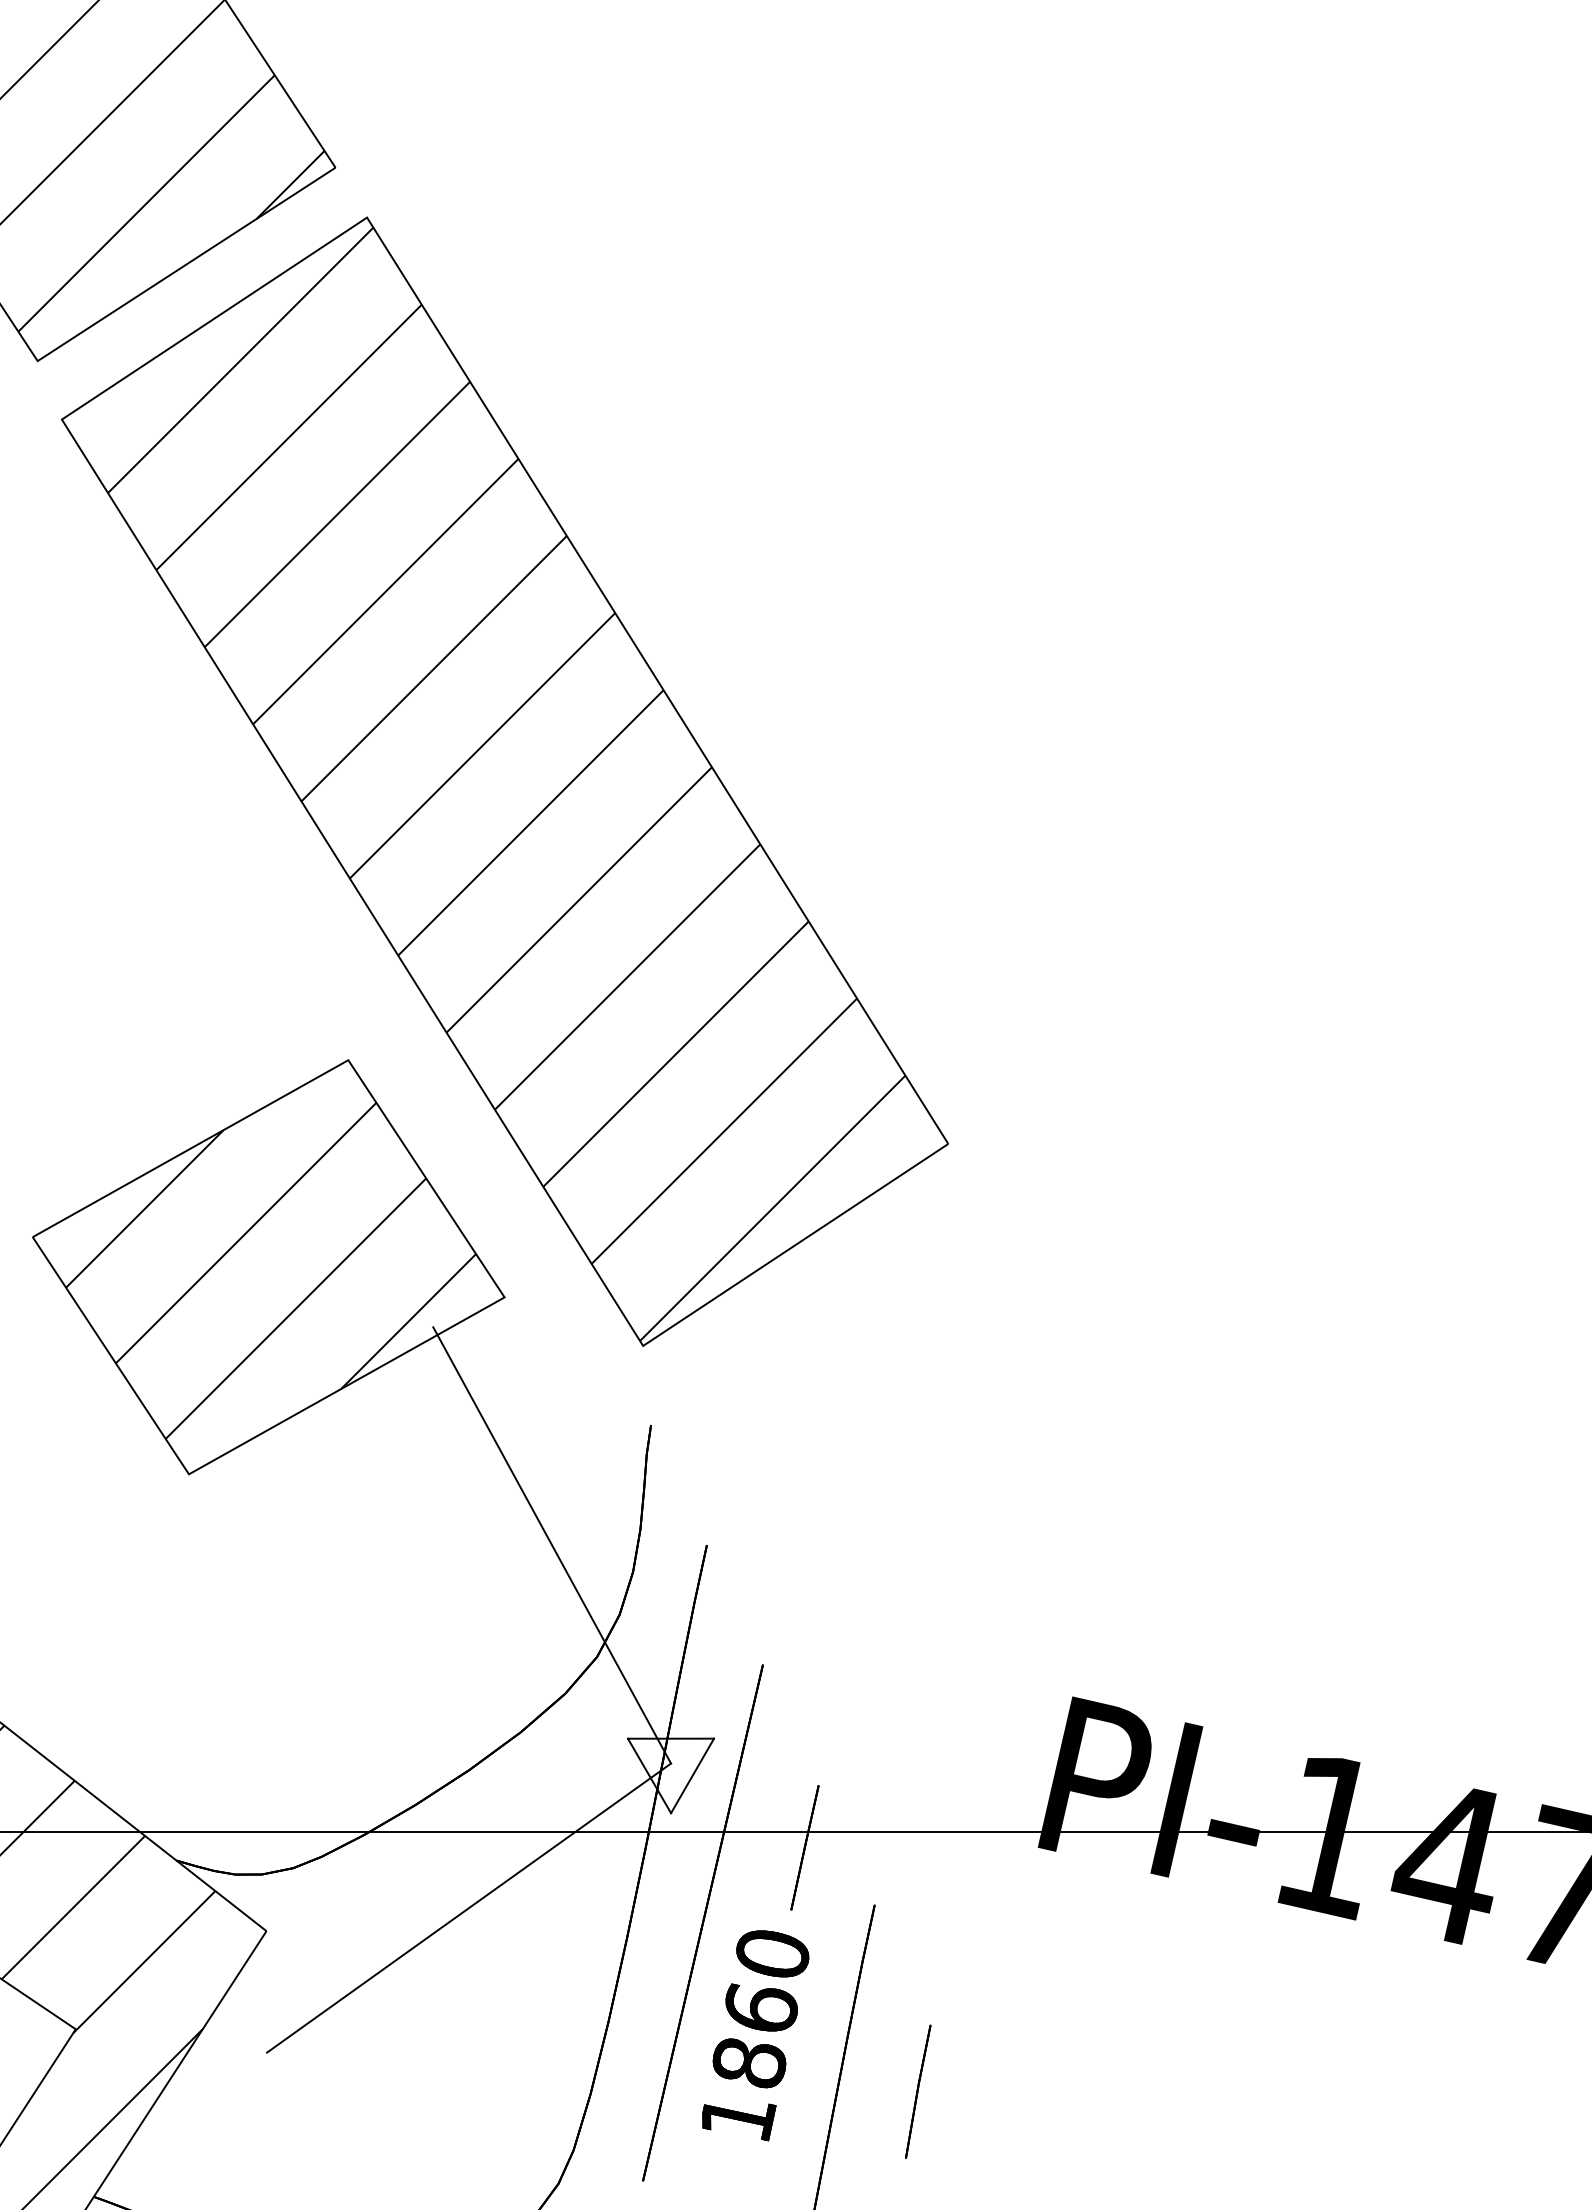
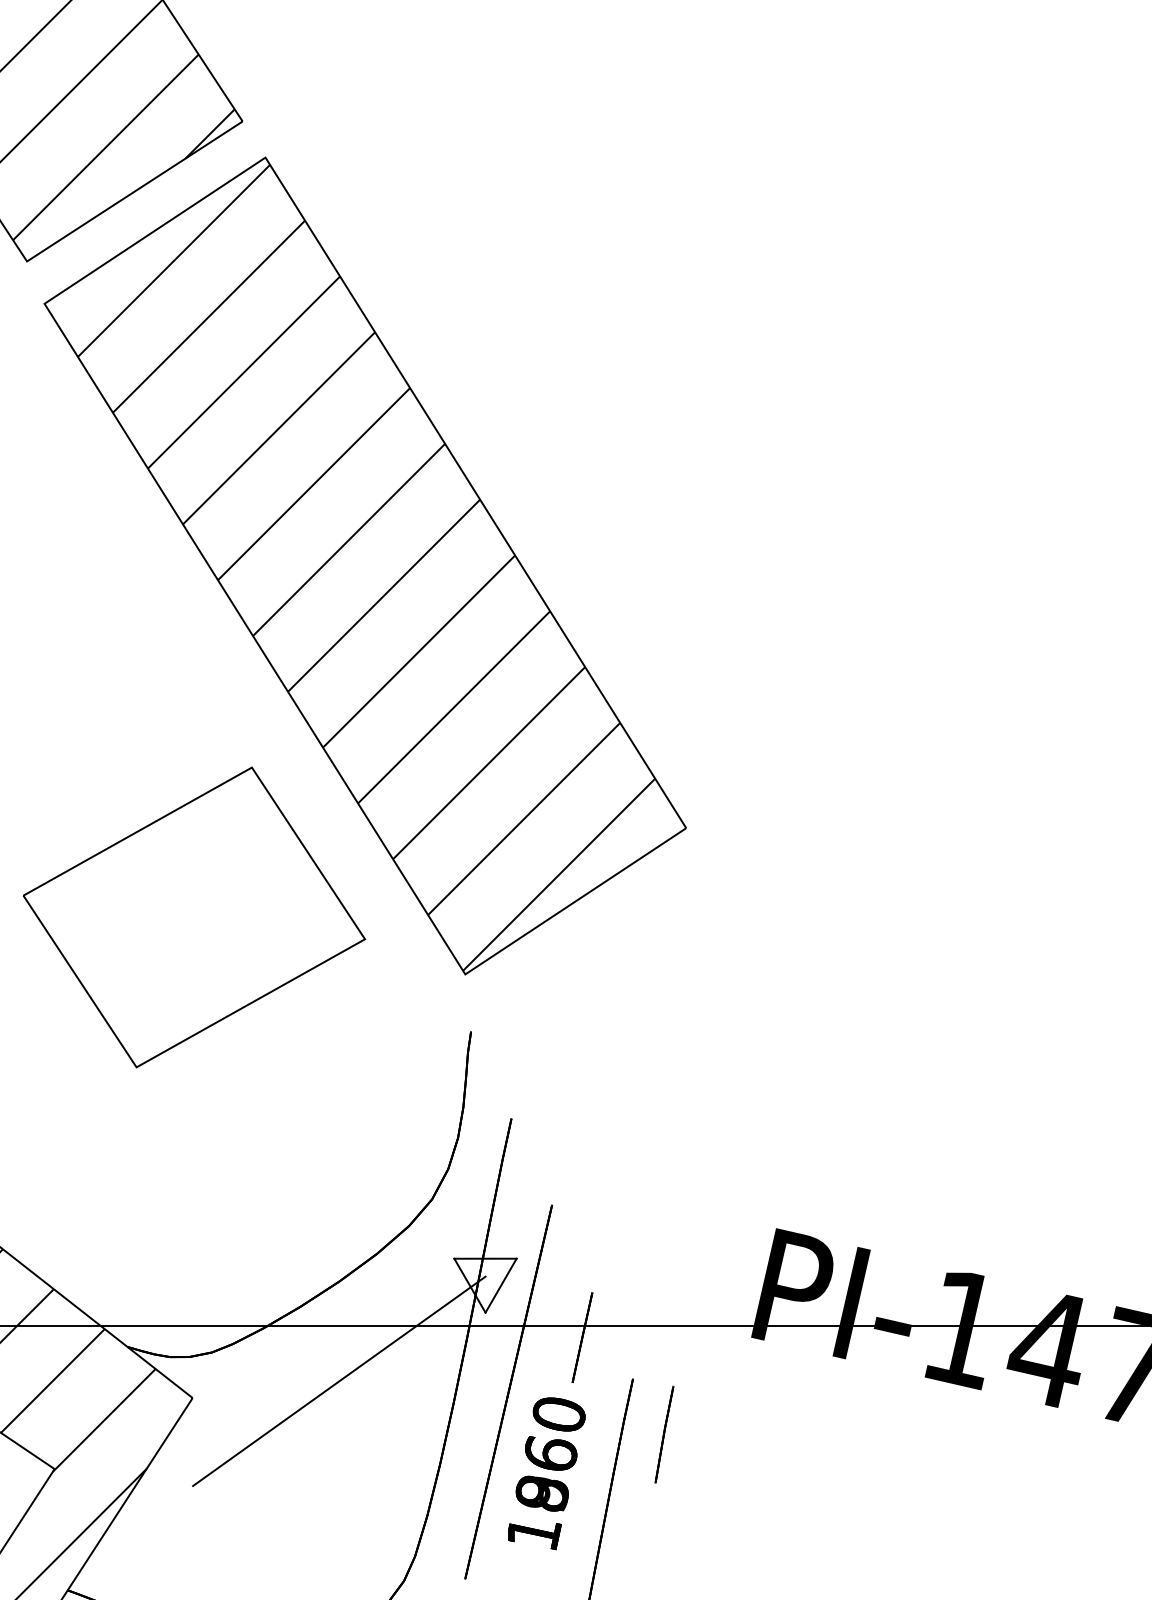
hatch: (271, 1270) -> (196, 919), removed
line: (552, 1545) -> (399, 1118), removed
text: (749, 2063) -> (542, 1493), 1860 -> 1960
line: (918, 2091) -> (664, 1434), moved

